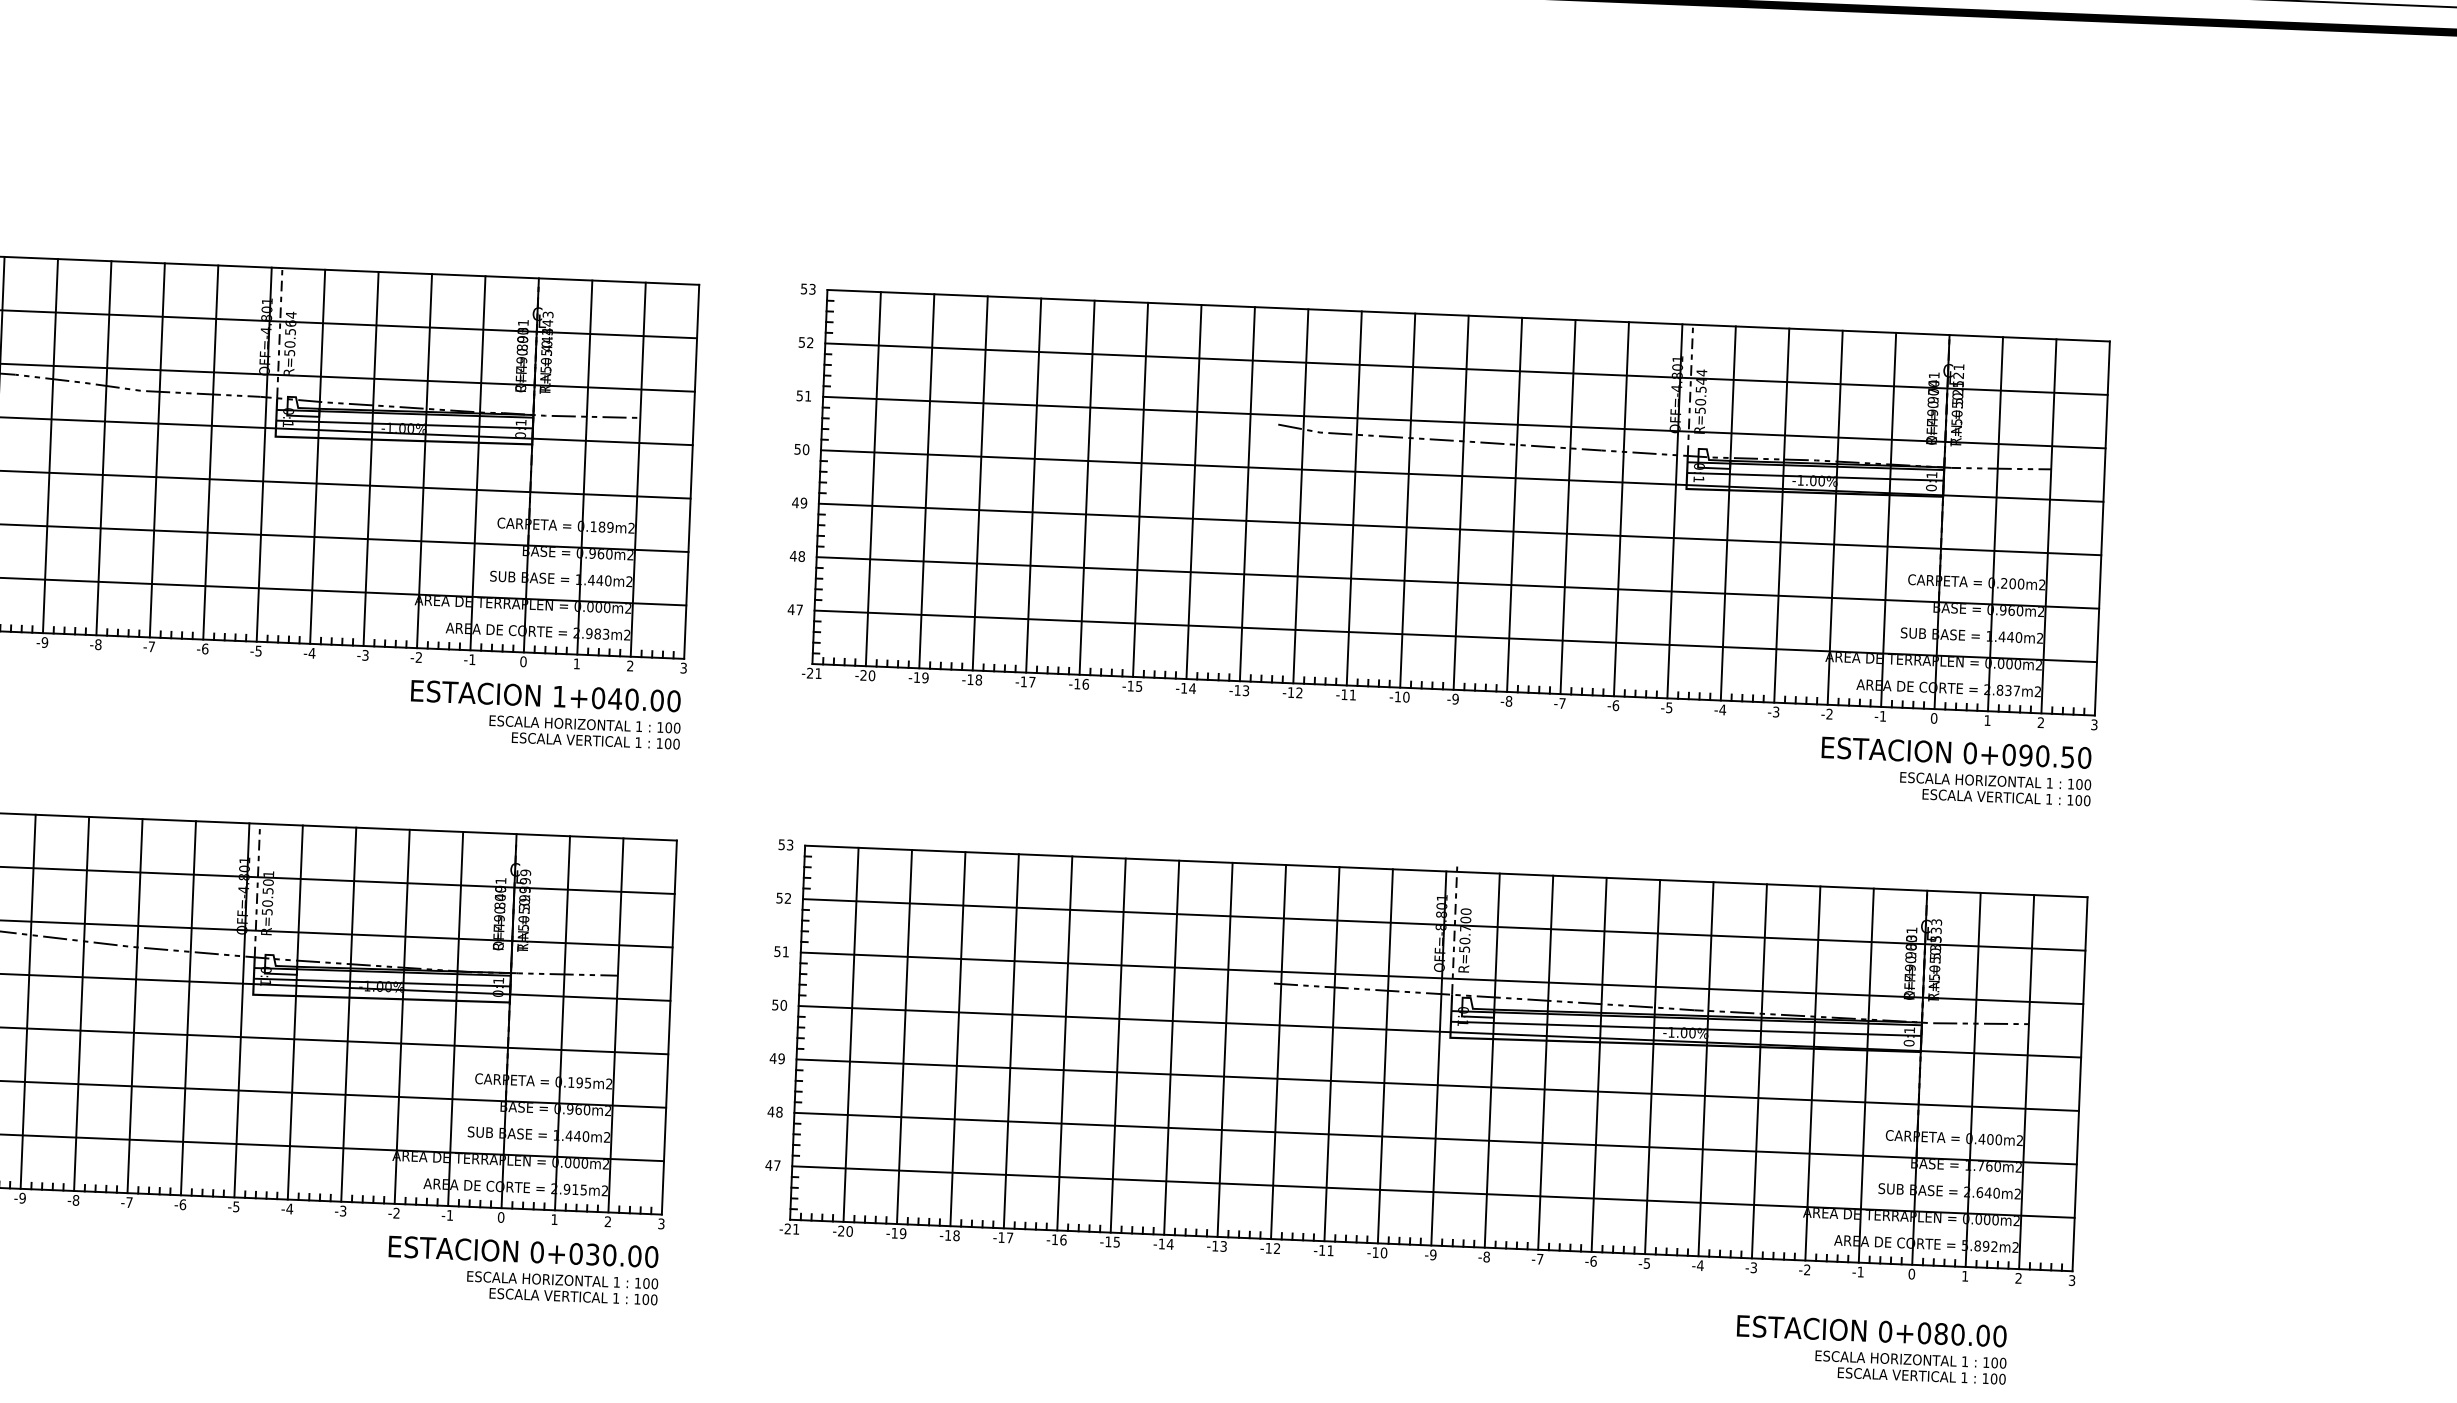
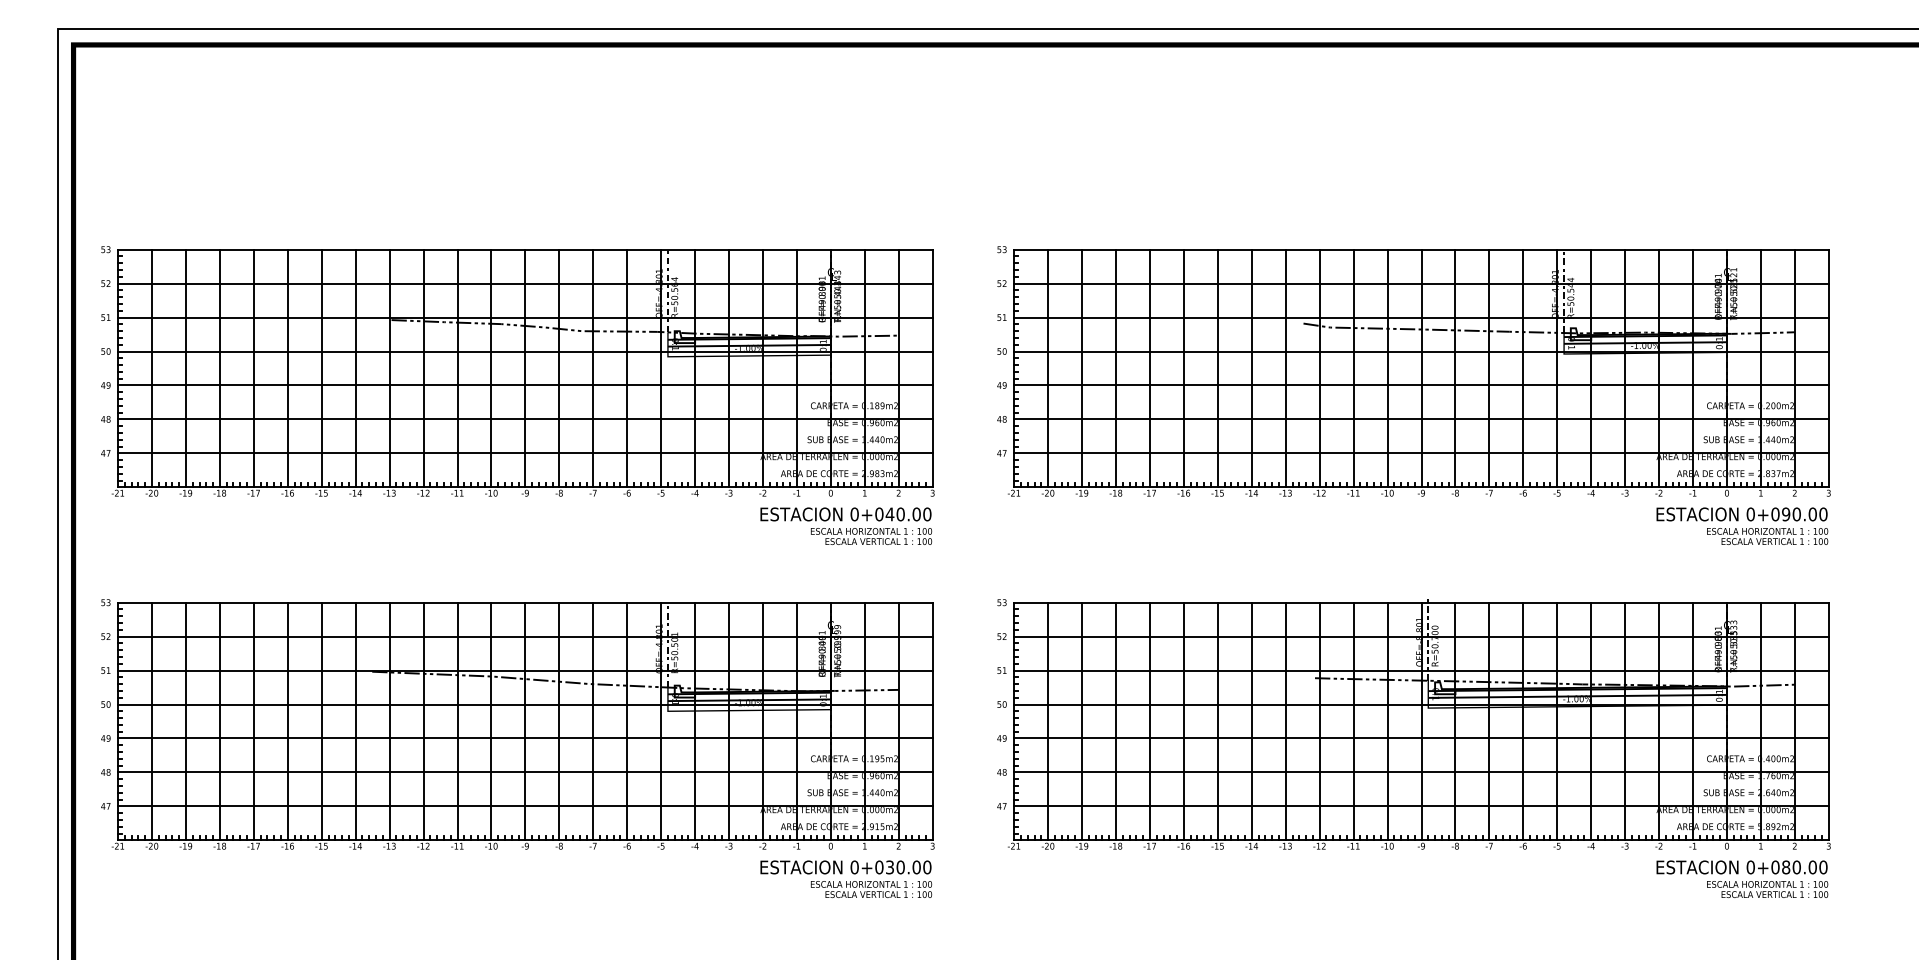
text: (559, 696) -> (854, 514), 1+040.00 -> 0+040.00
text: (2067, 757) -> (1812, 514), 0+090.50 -> 0+090.00
text: (1871, 1348) -> (1742, 878), moved

